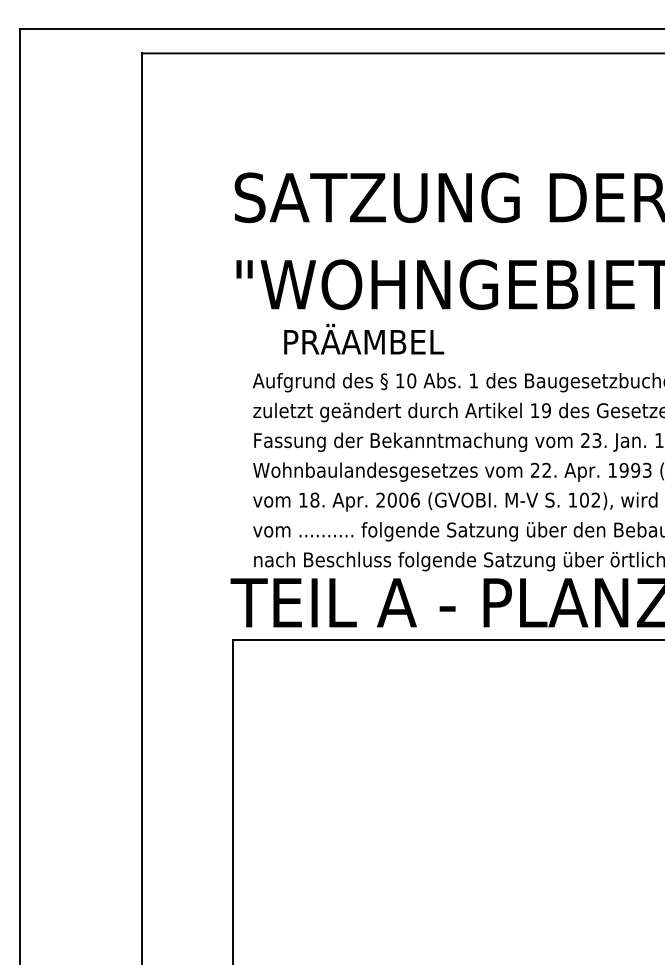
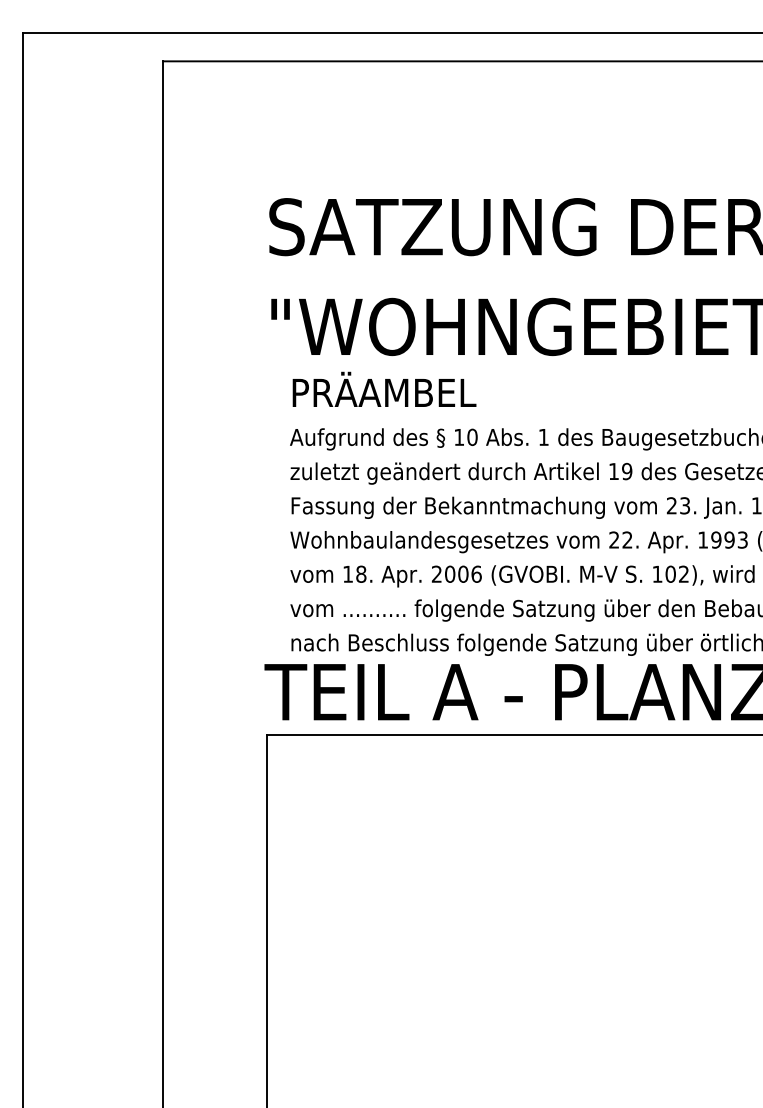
text: (364, 338) -> (384, 388), moved

